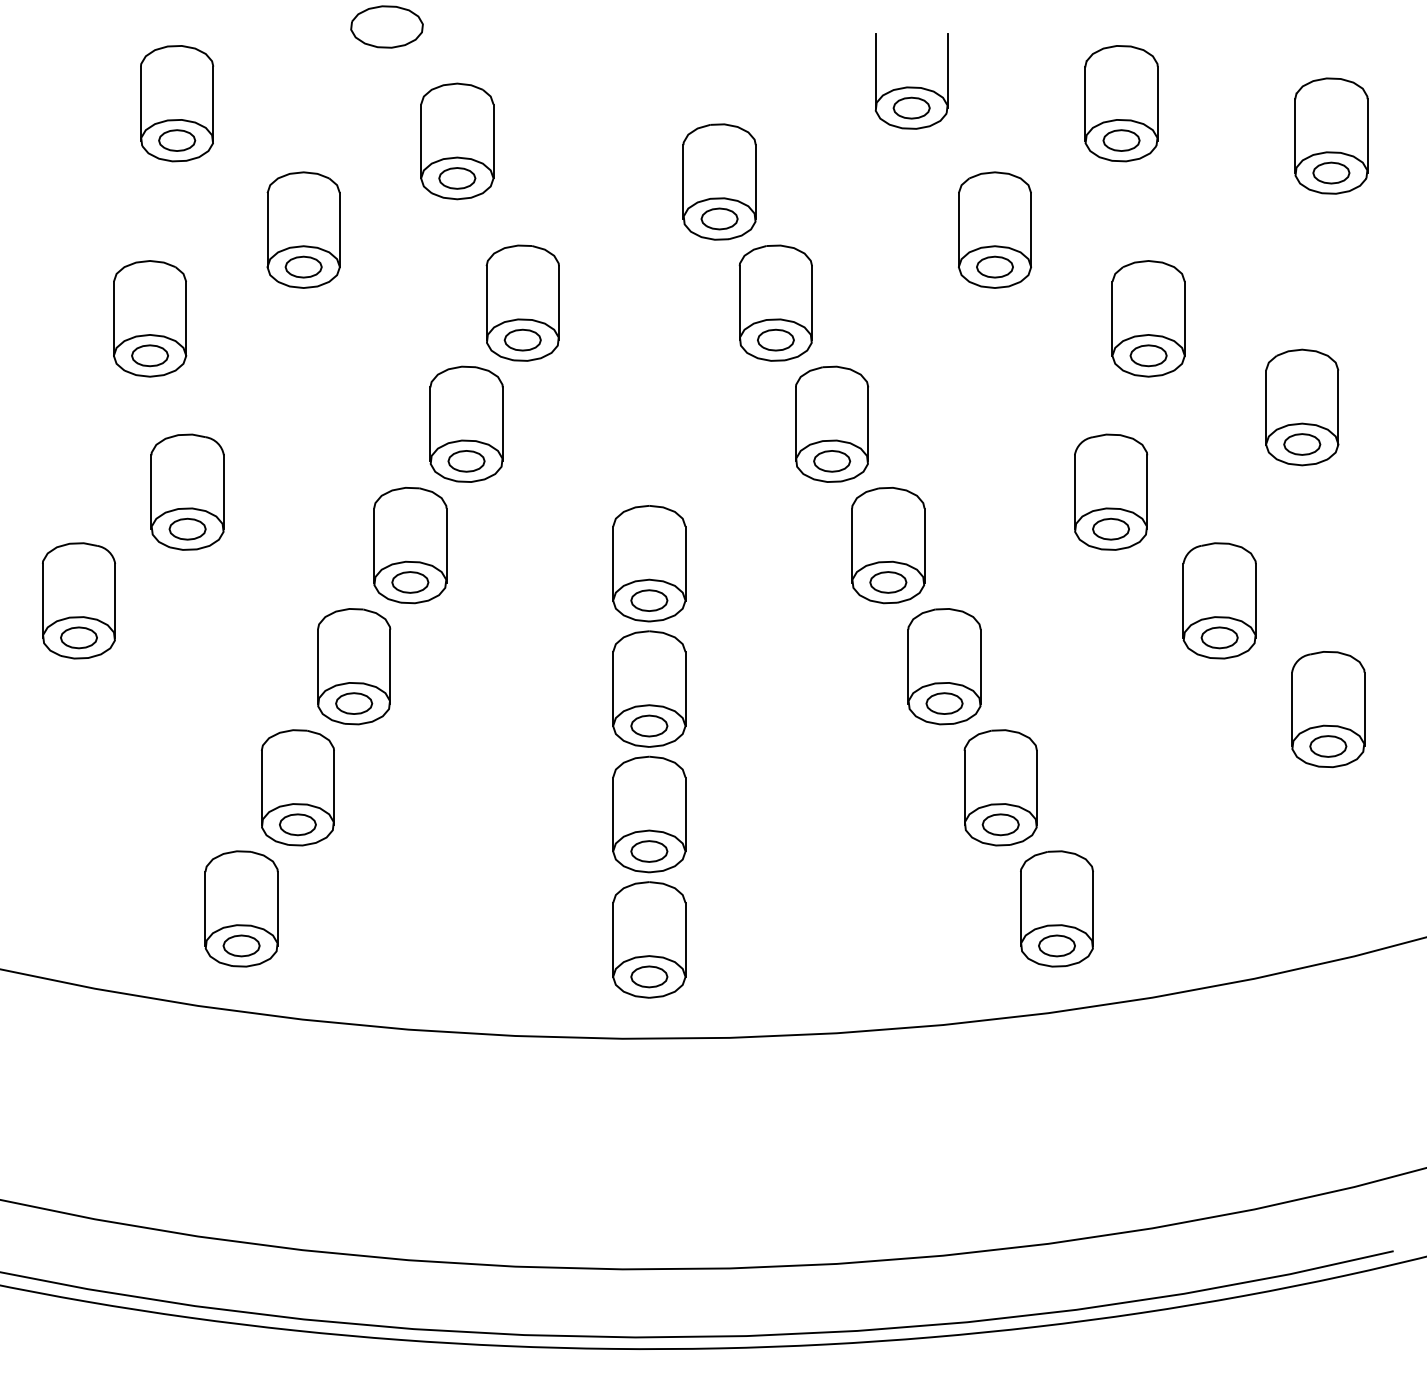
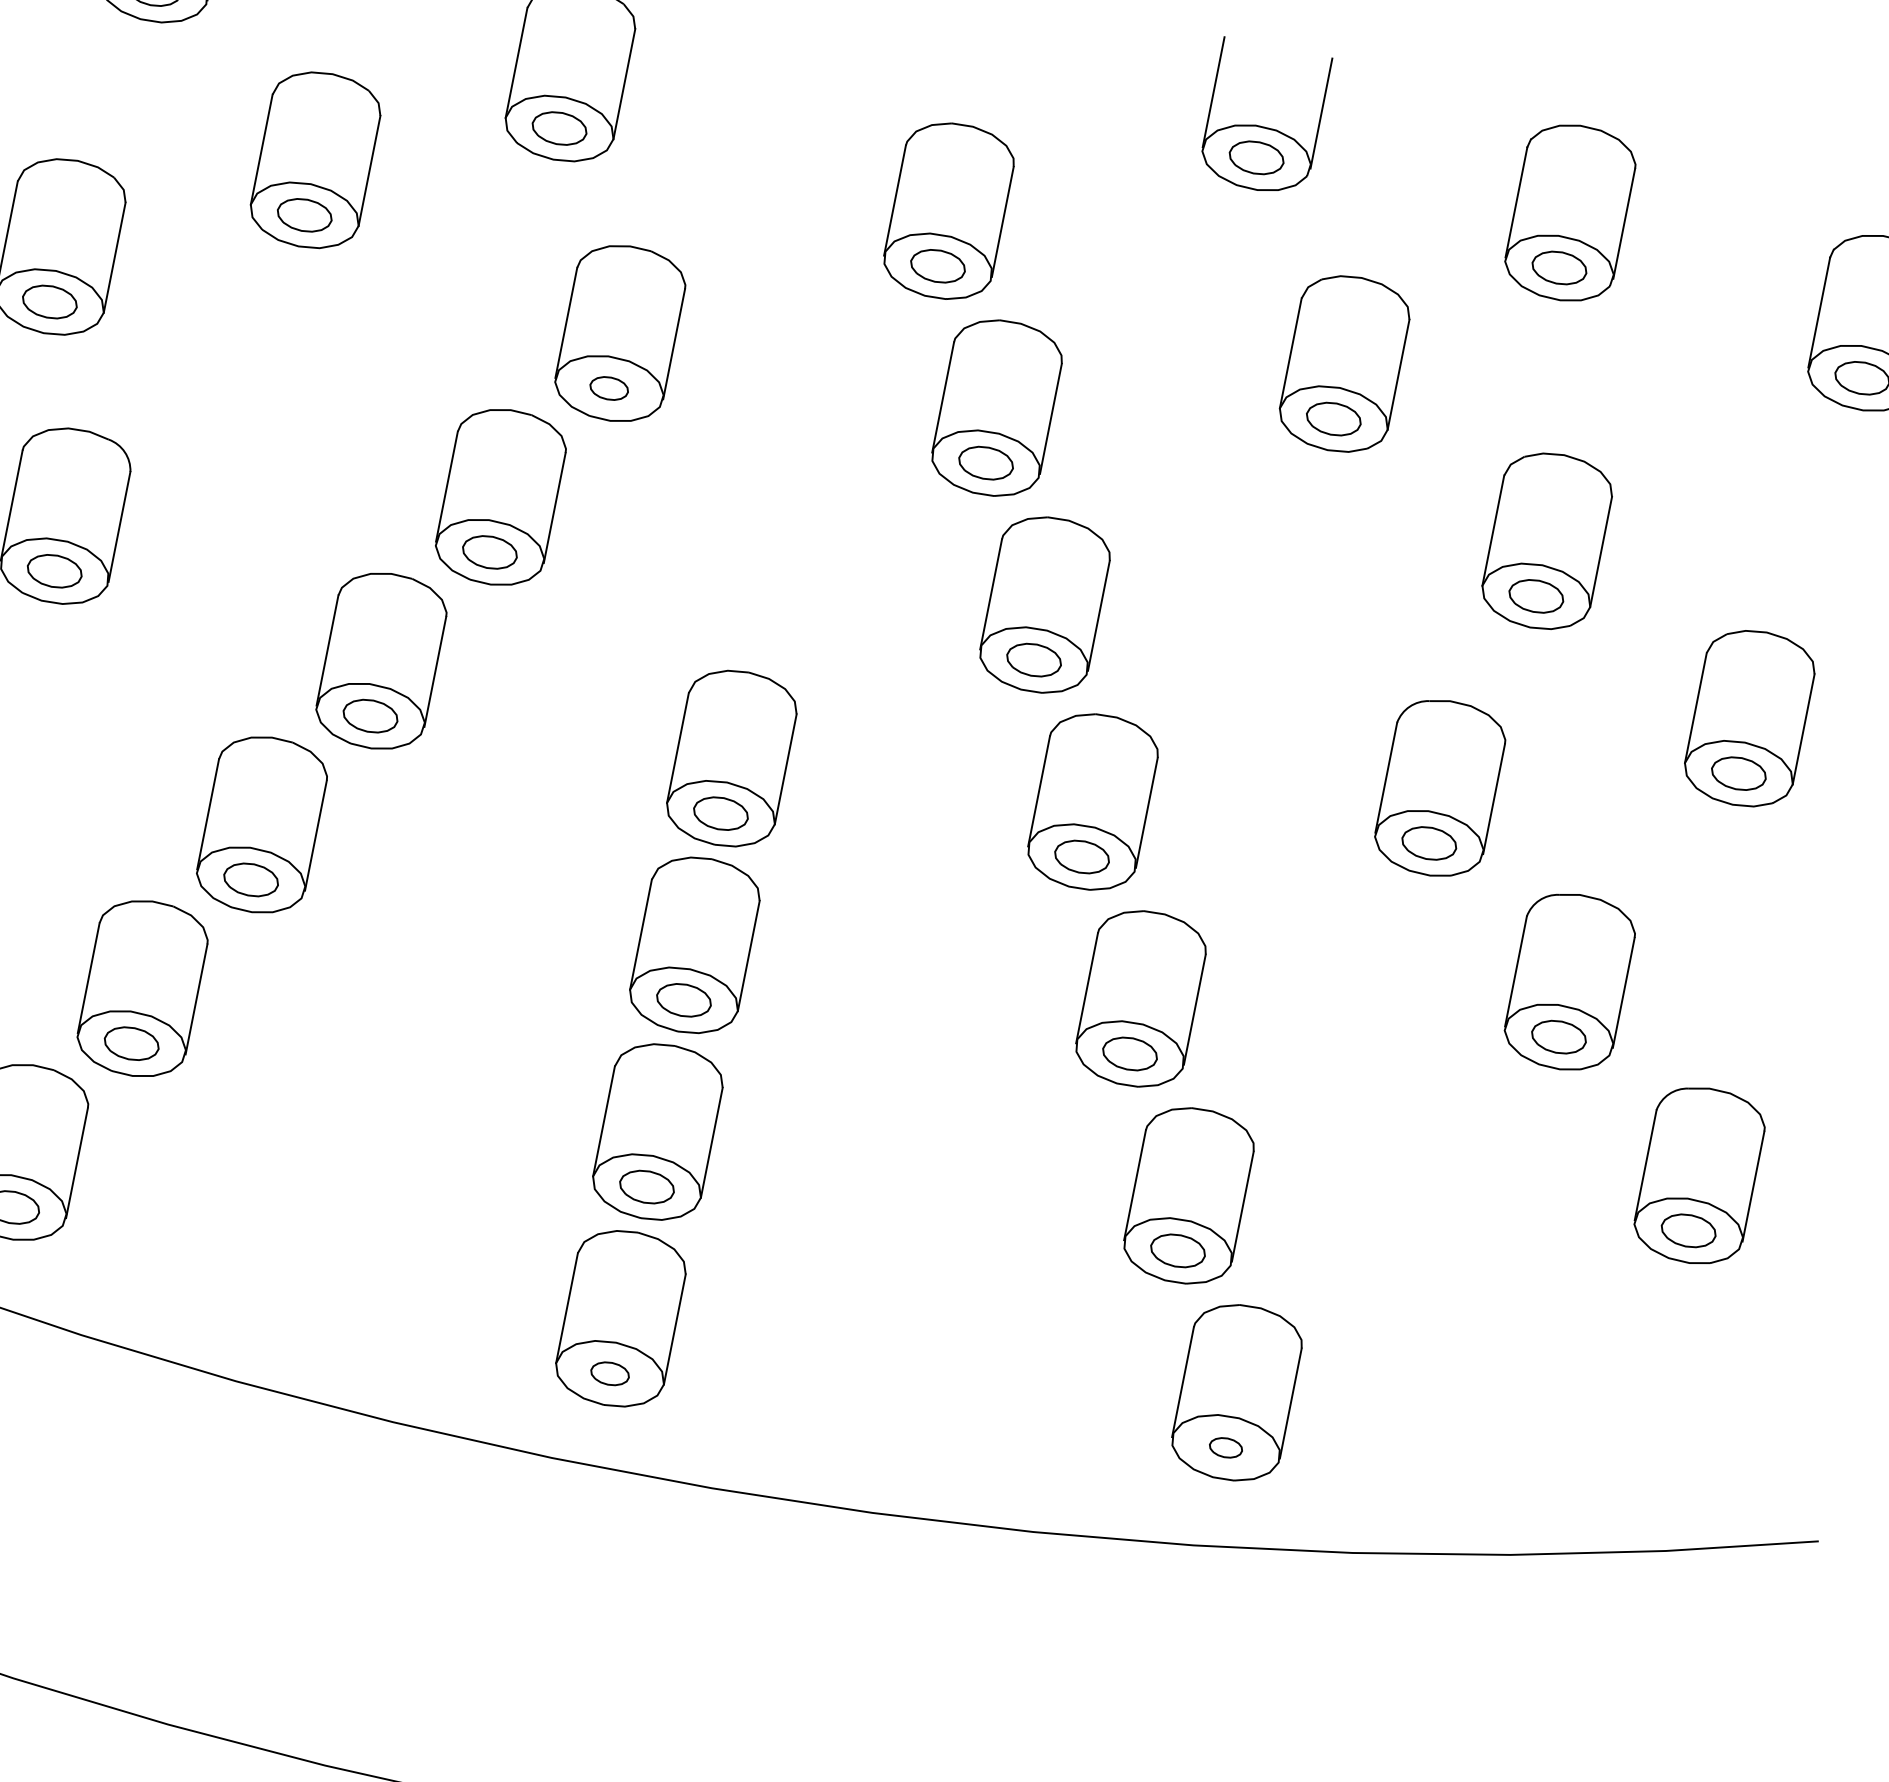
part: (522, 339) -> (609, 387), size x0.7
part: (1056, 945) -> (1225, 1447), size x0.6
part: (649, 976) -> (610, 1373), size x0.7

